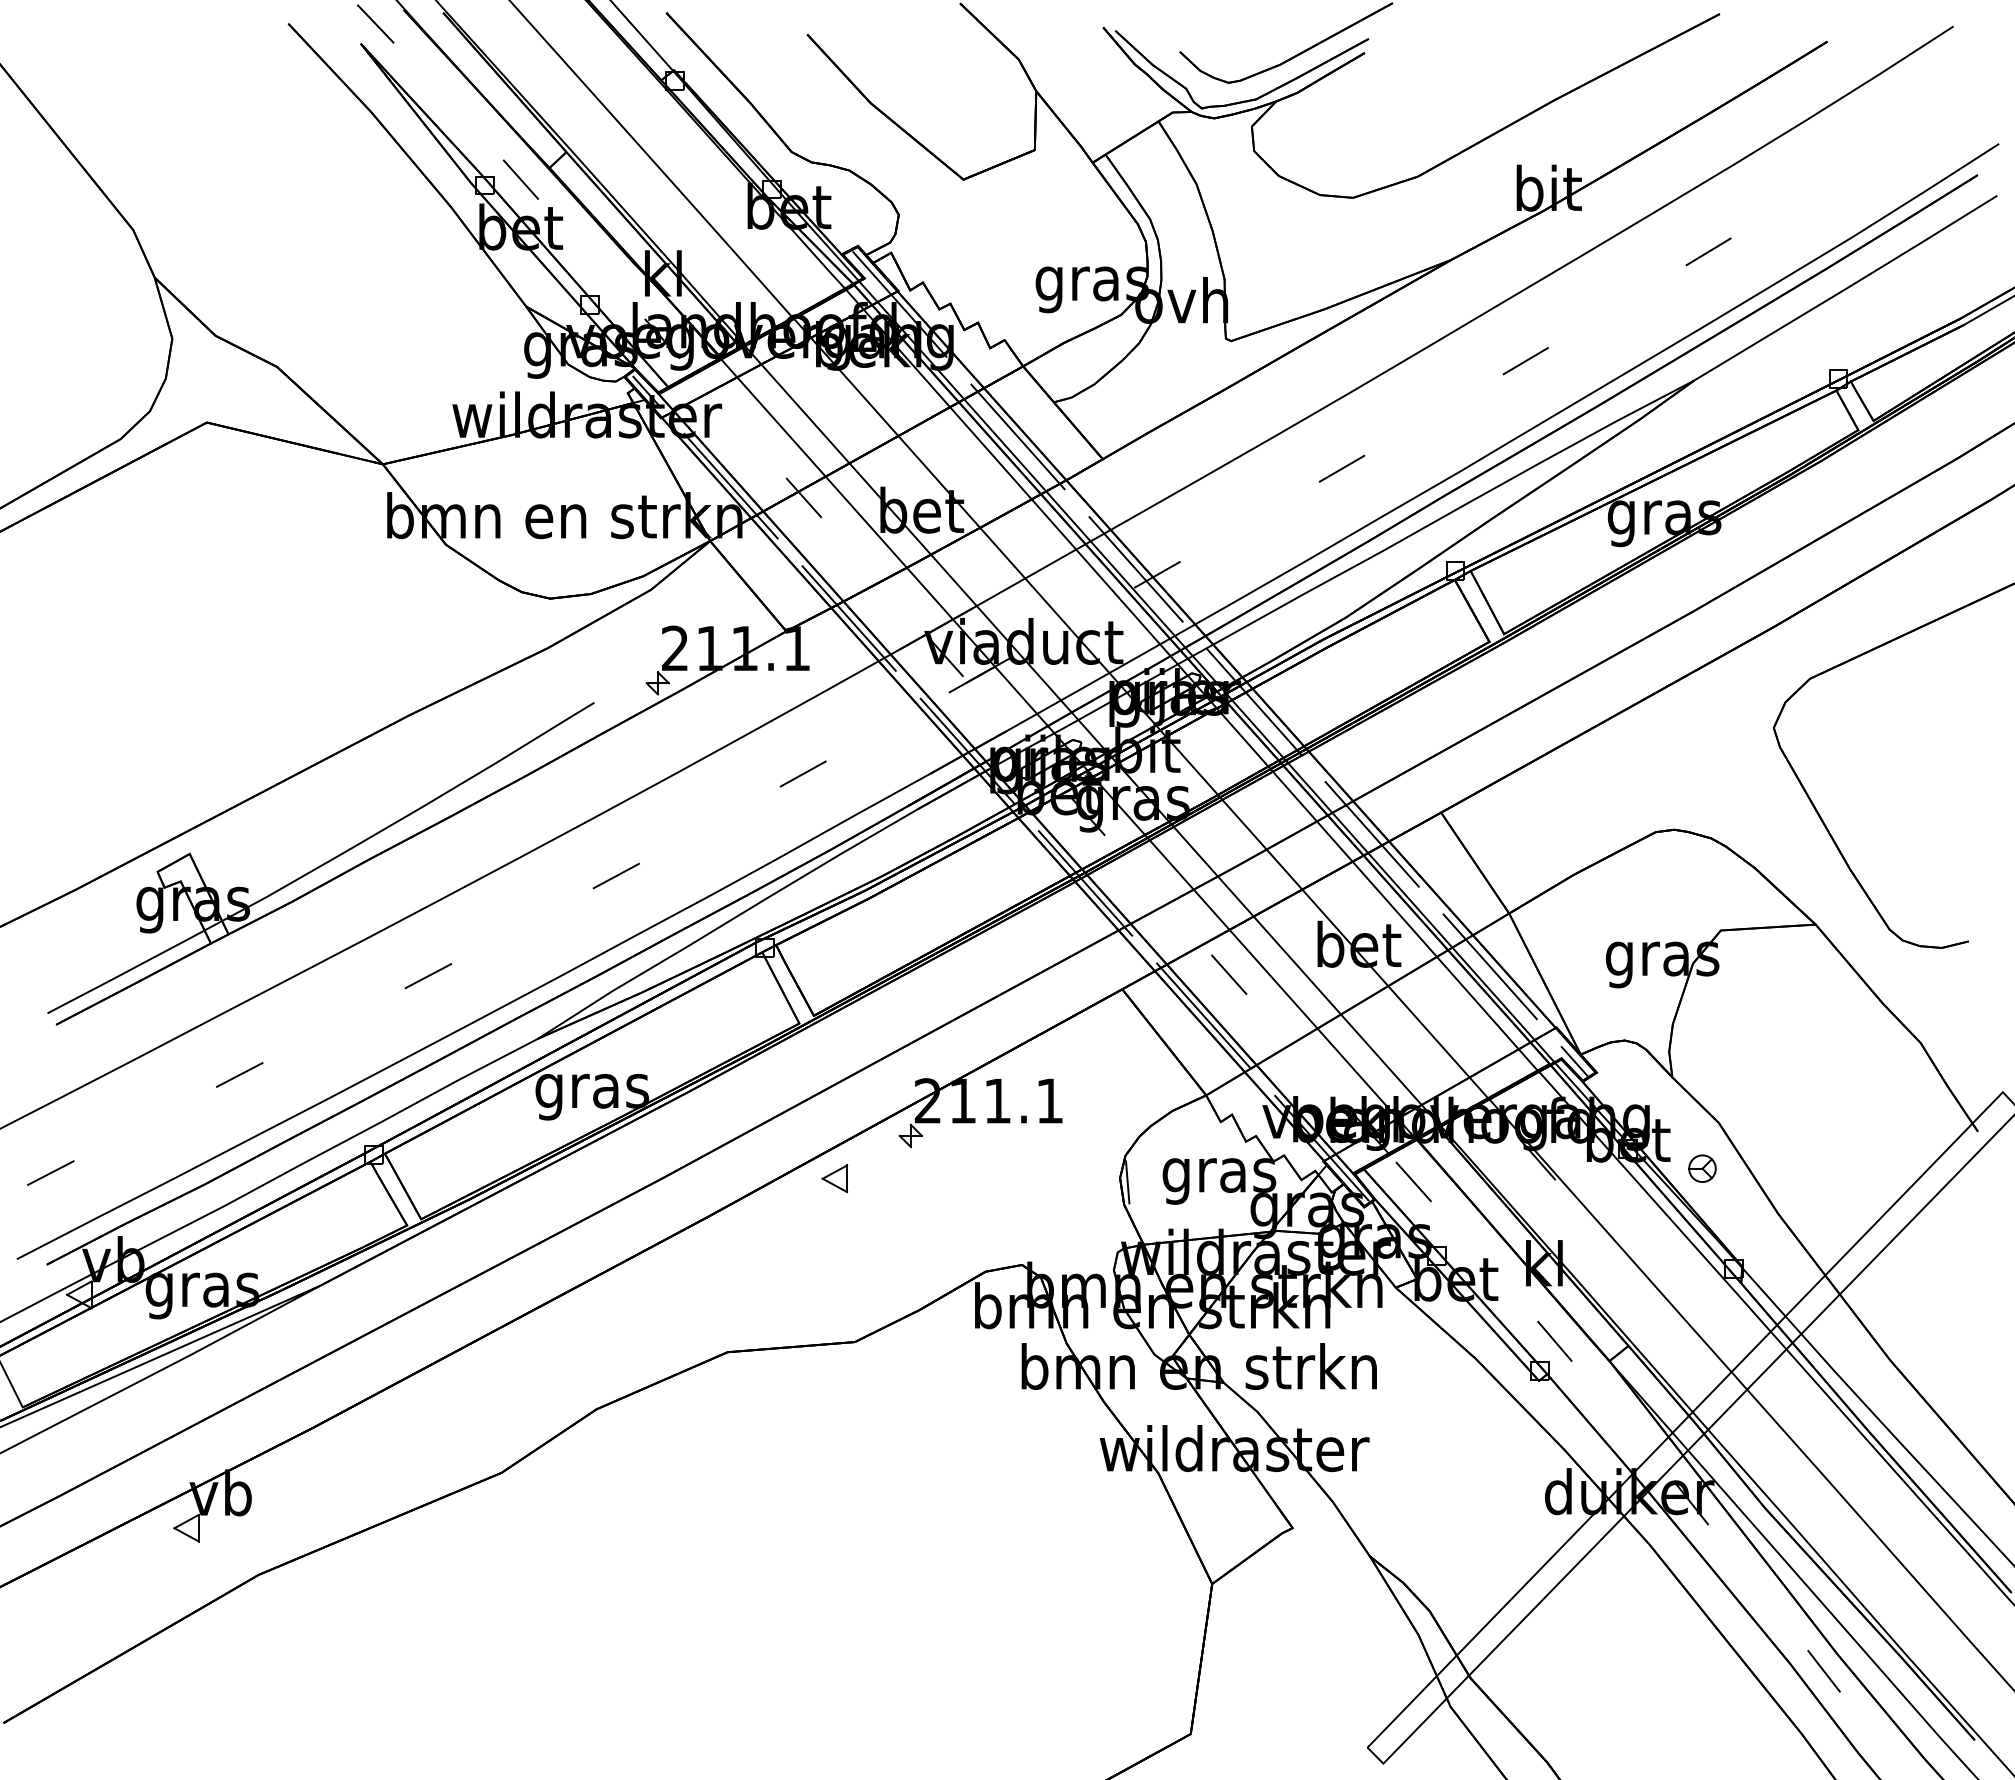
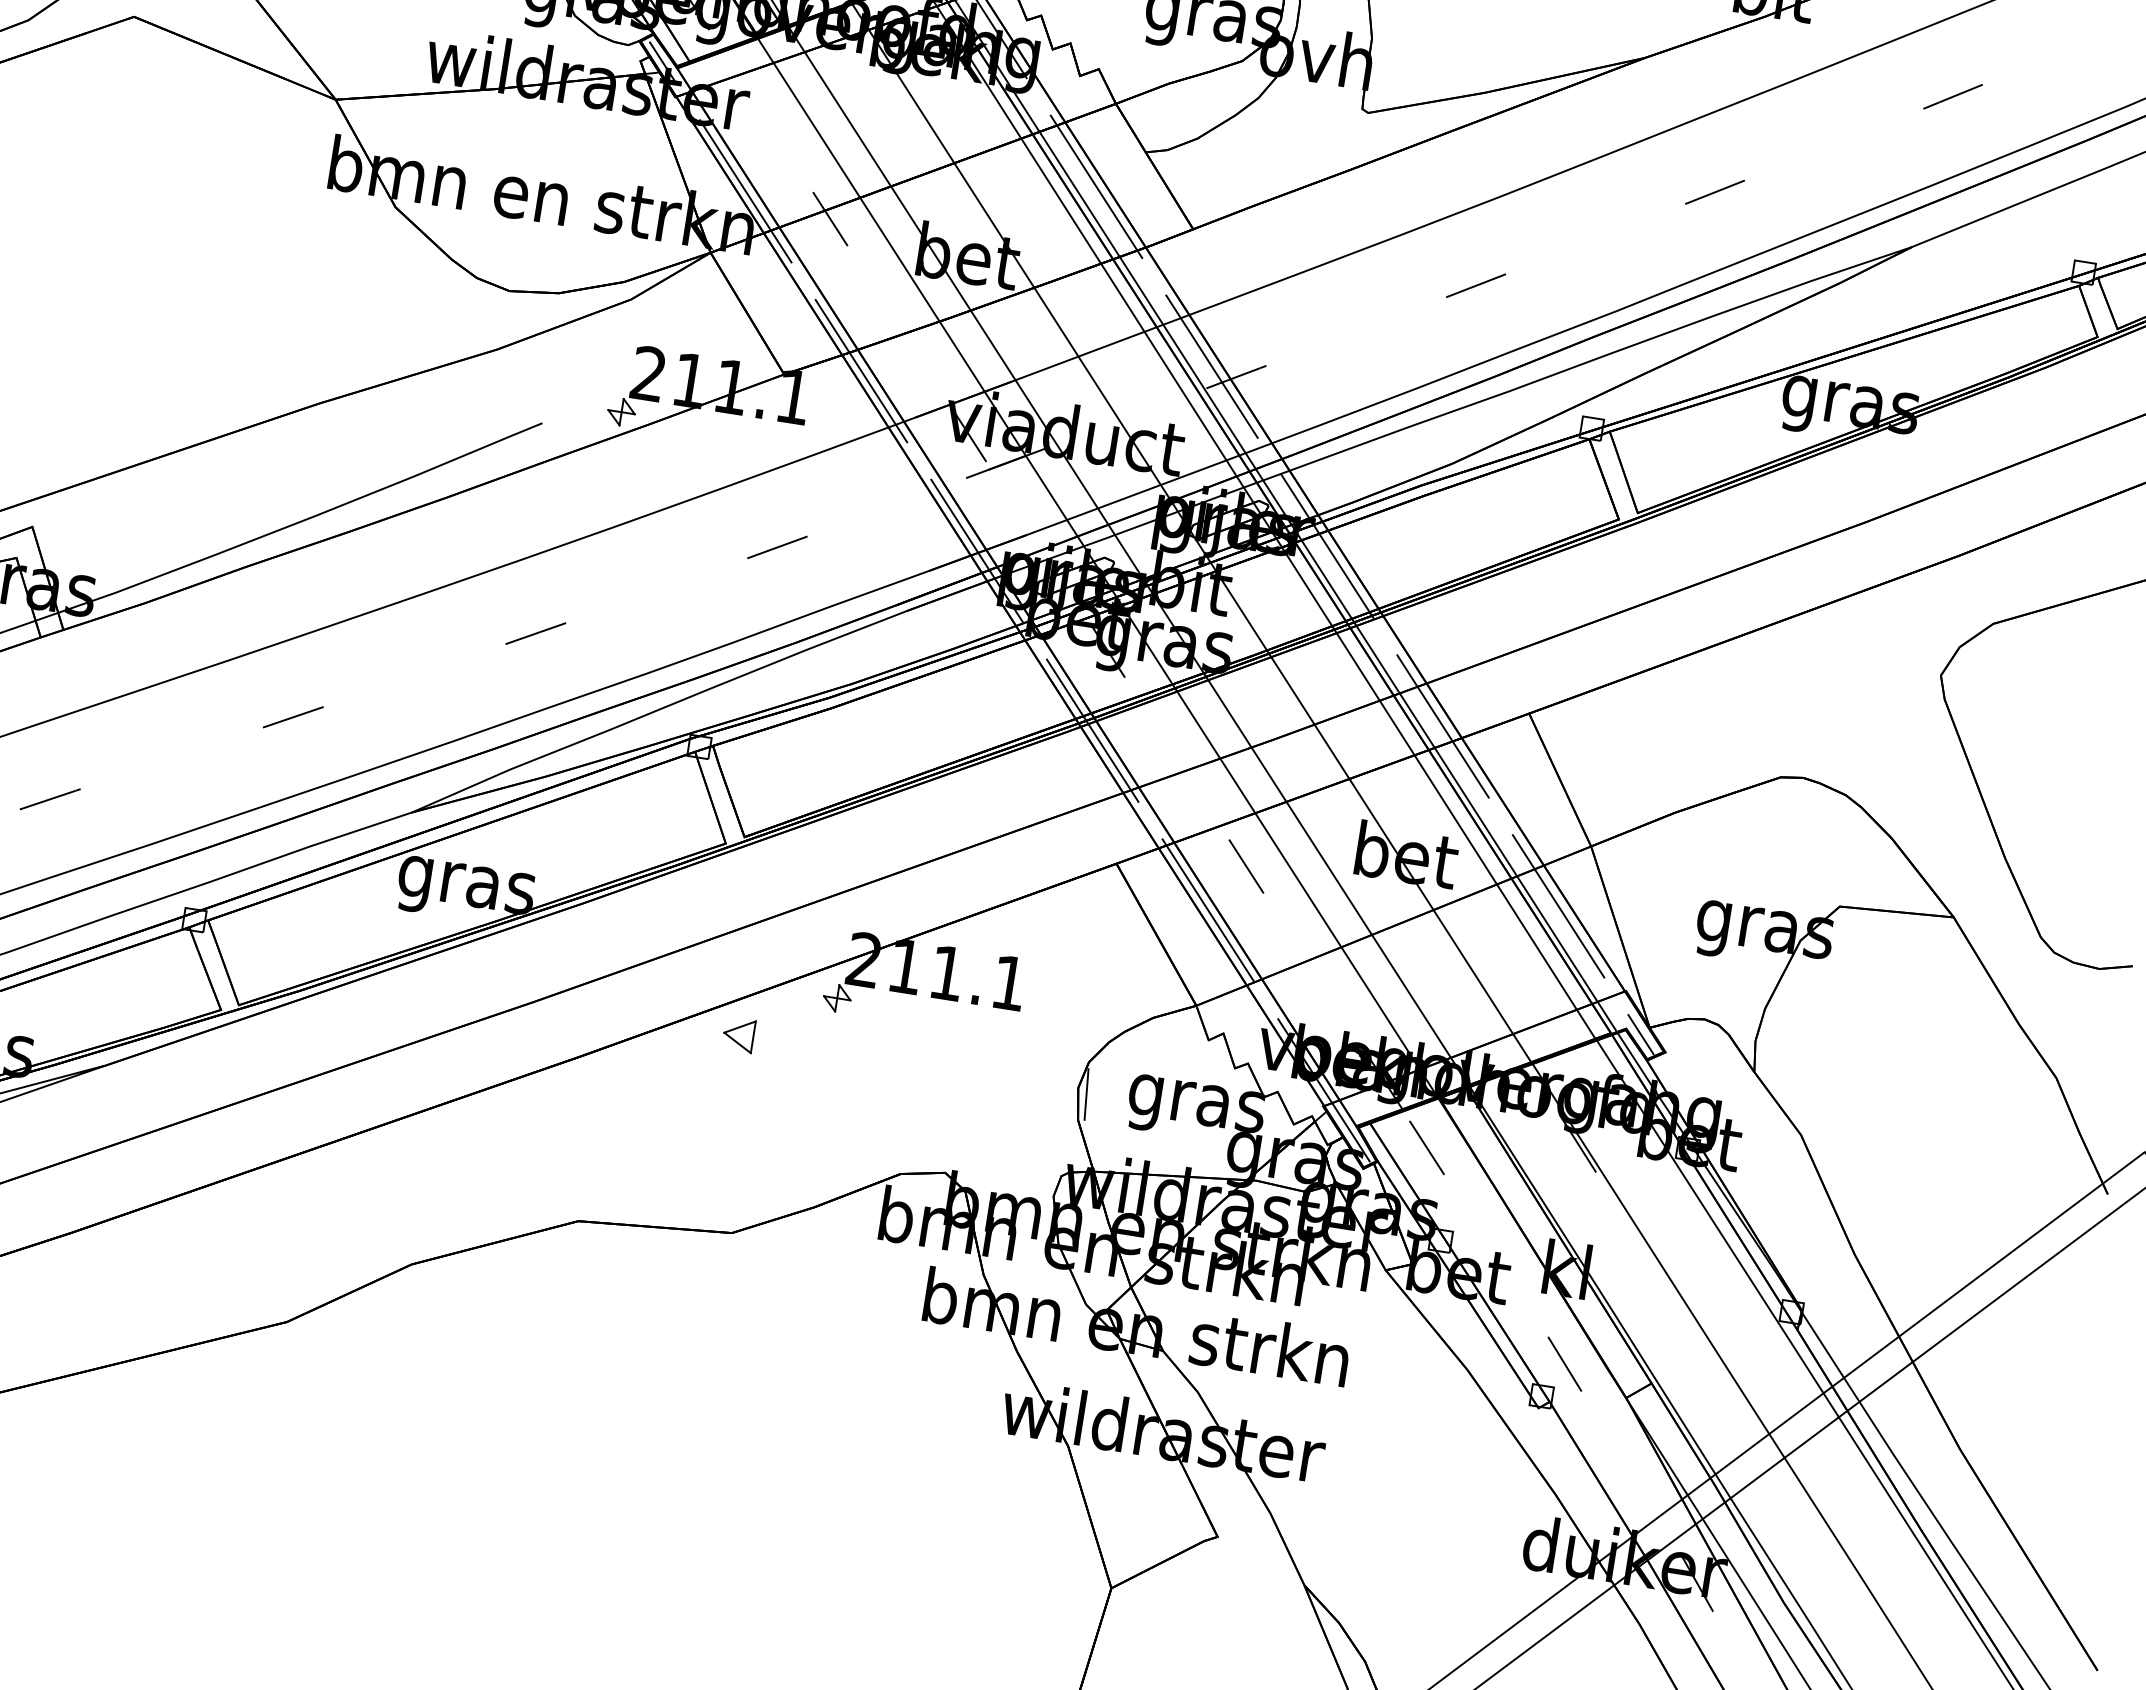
part: (1702, 1168) -> (1773, 1186), removed

